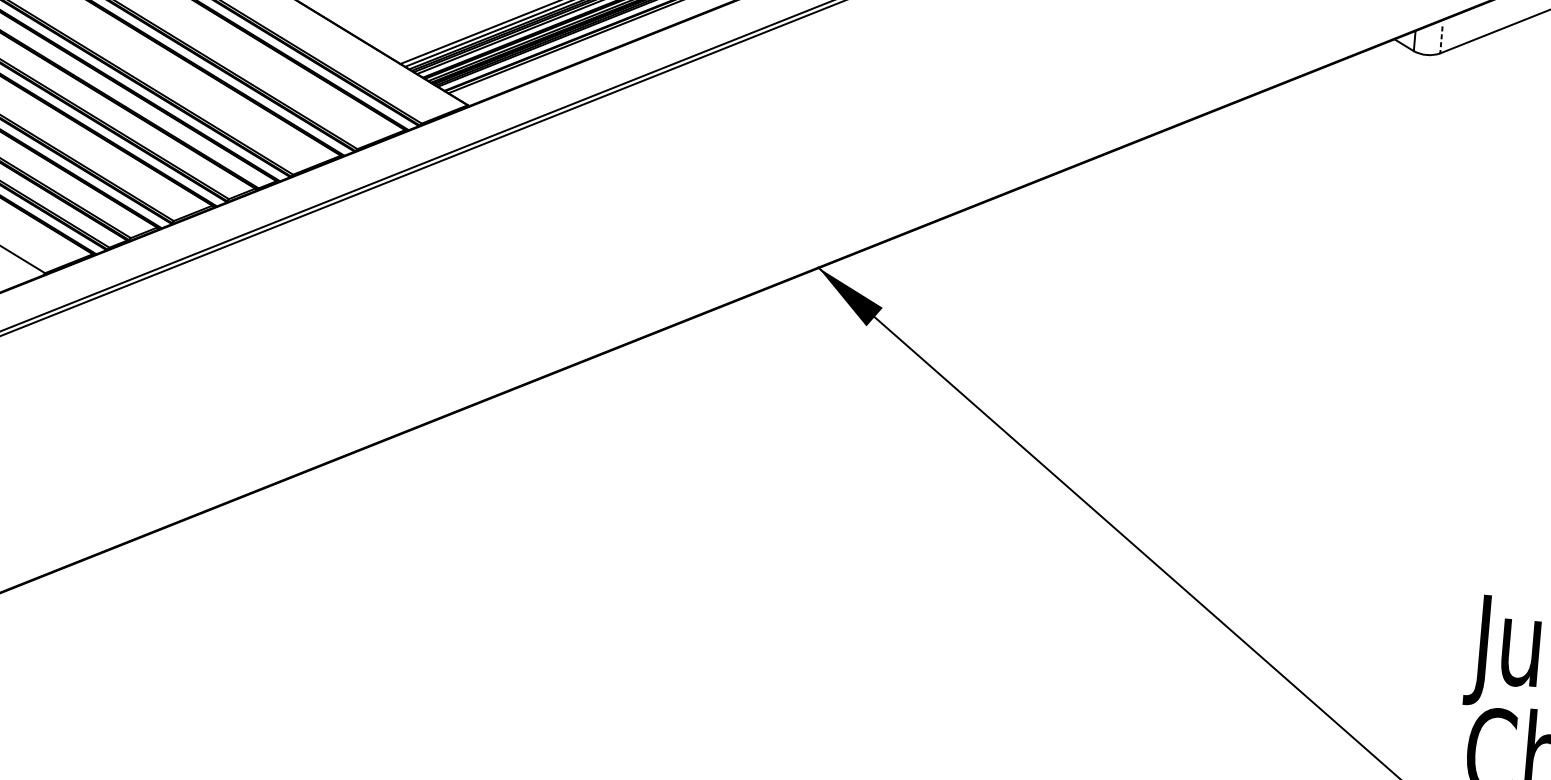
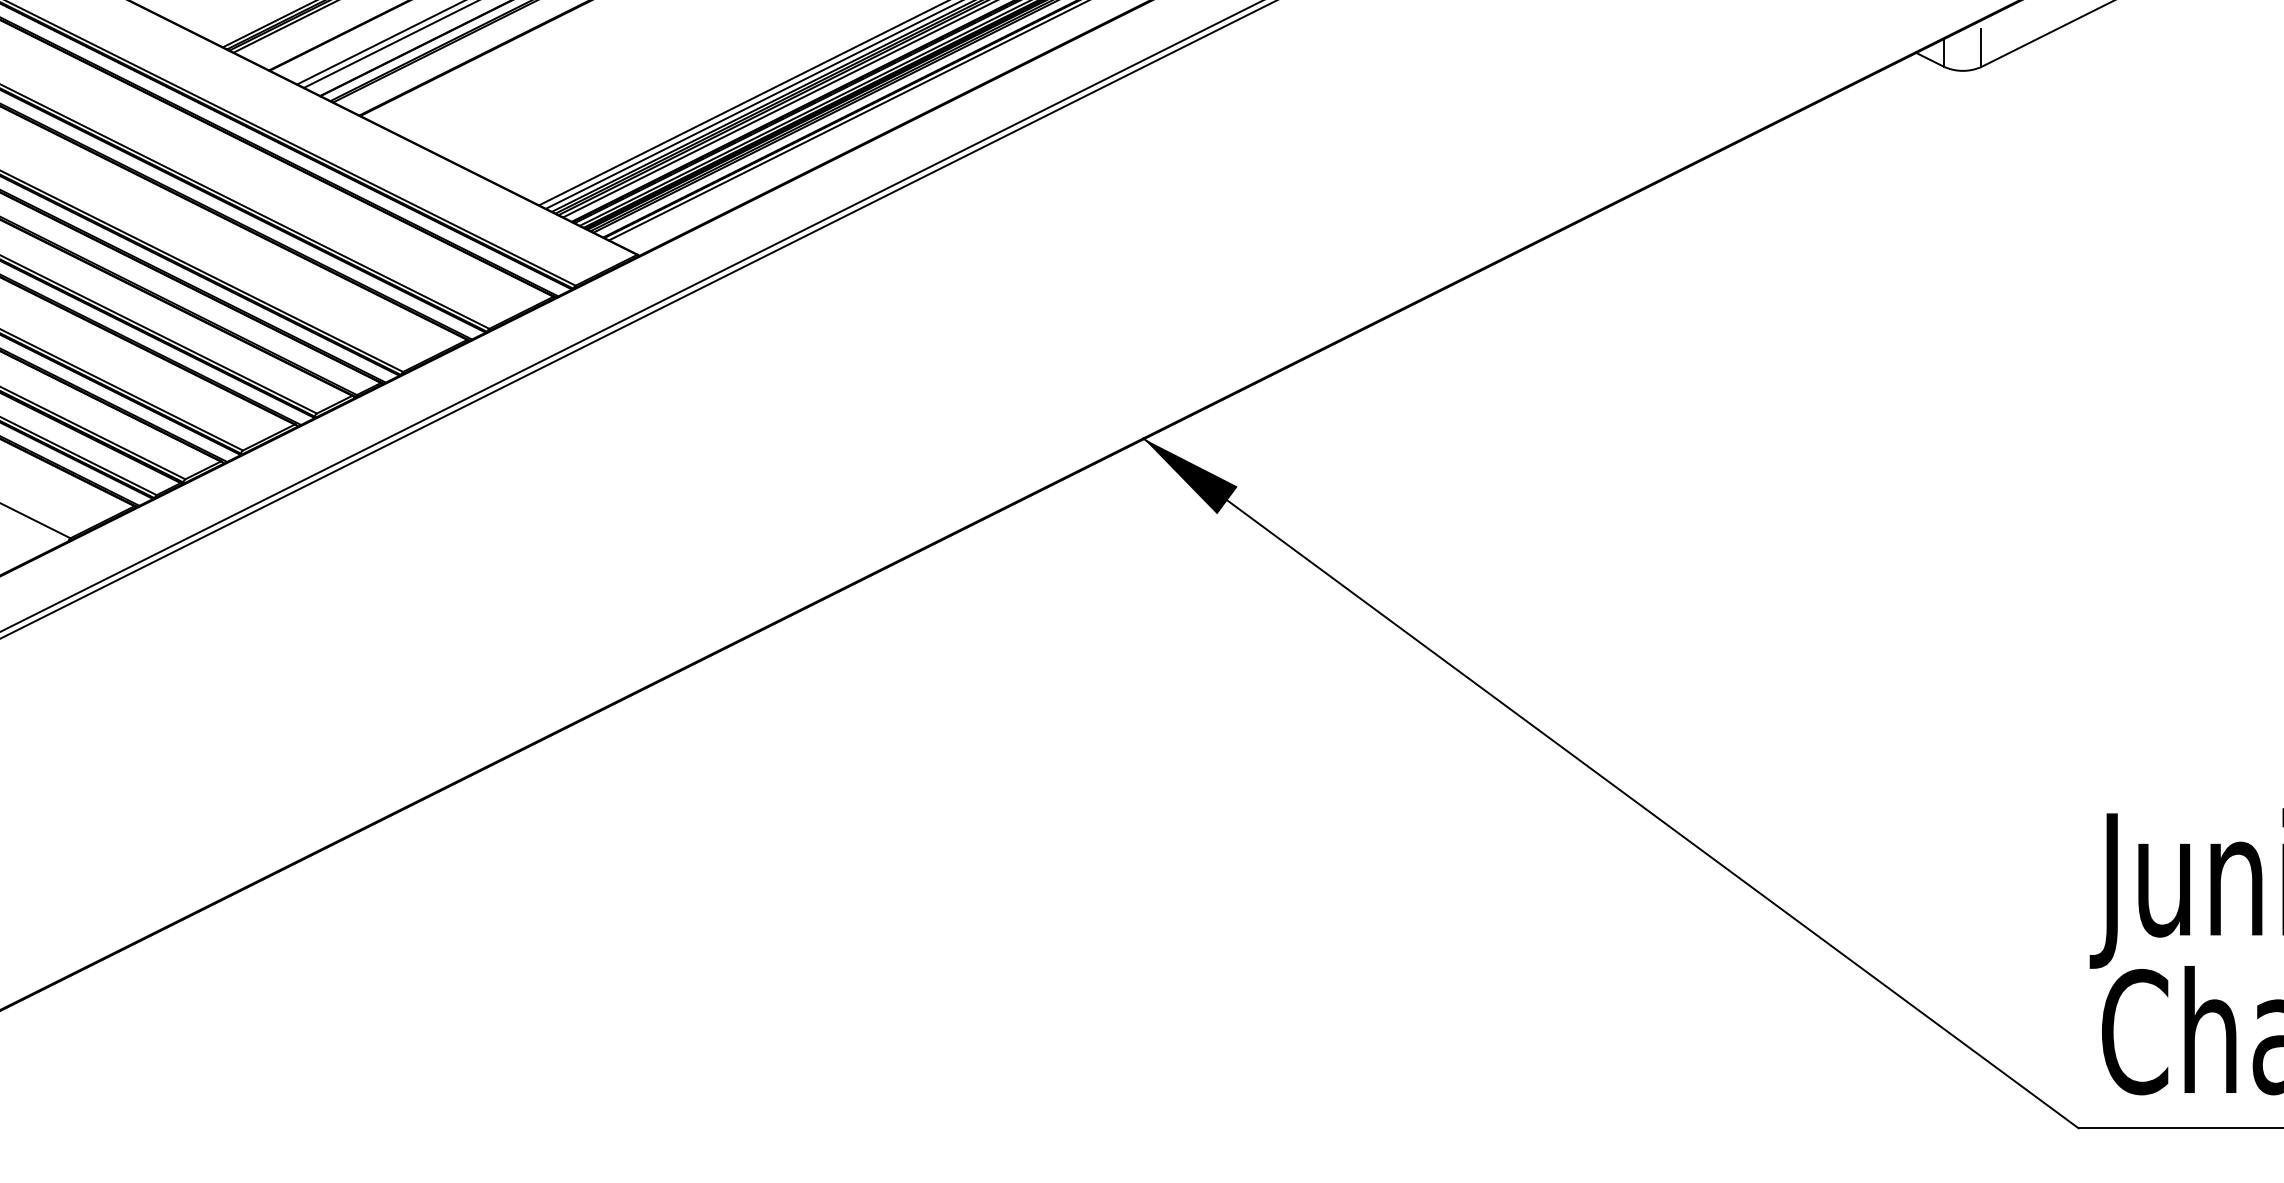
line: (1441, 40) -> (1981, 48), dashed -> solid

